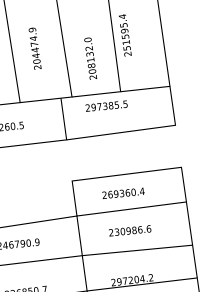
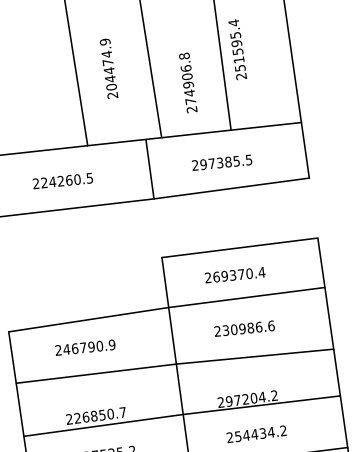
text: (90, 55) -> (187, 78), 208132.0 -> 274906.8
text: (106, 105) -> (221, 162), moved
text: (127, 192) -> (240, 274), 269360.4 -> 269370.4

